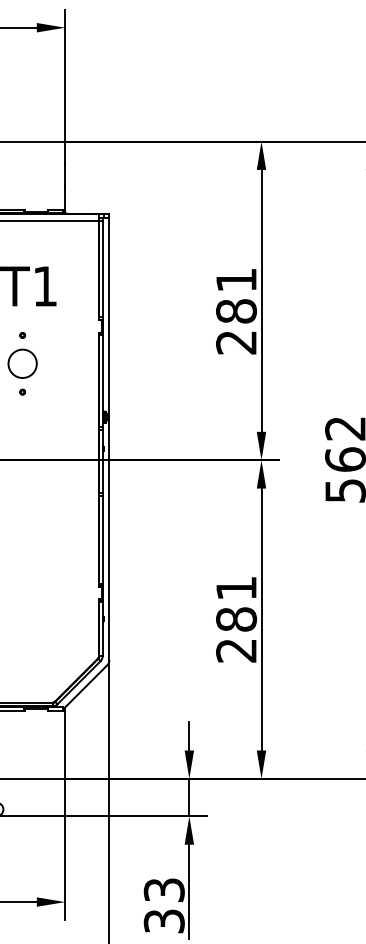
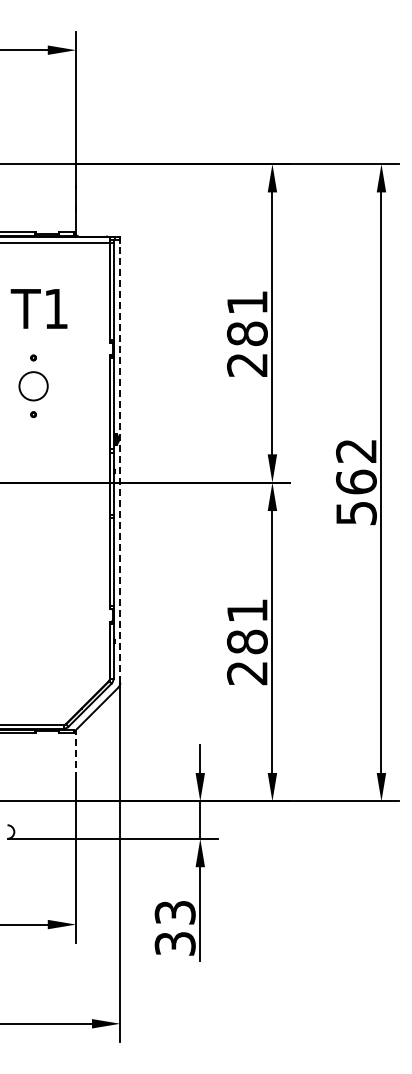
line: (109, 441) -> (120, 463), solid -> dashed
line: (65, 734) -> (76, 756), solid -> dashed

